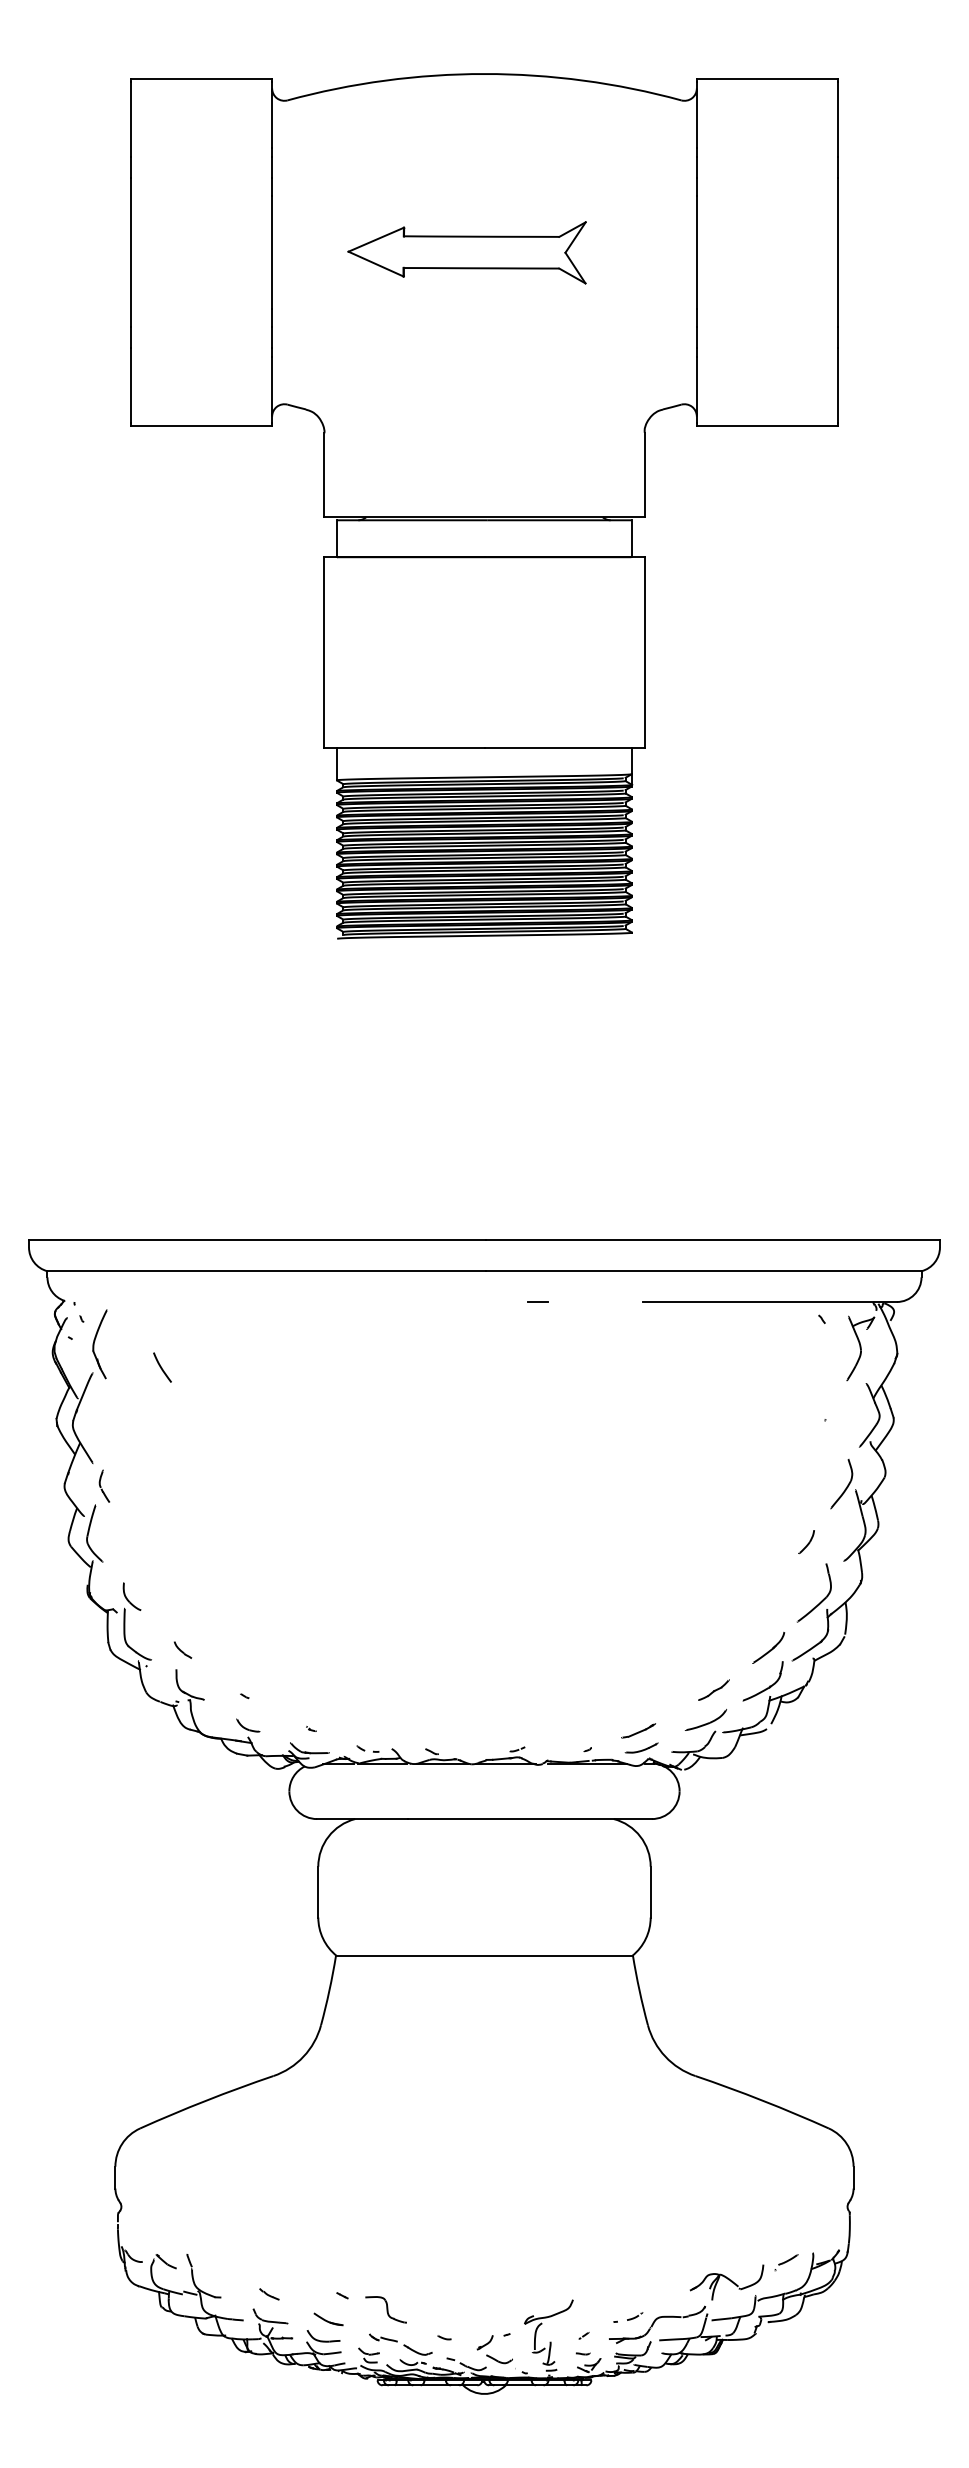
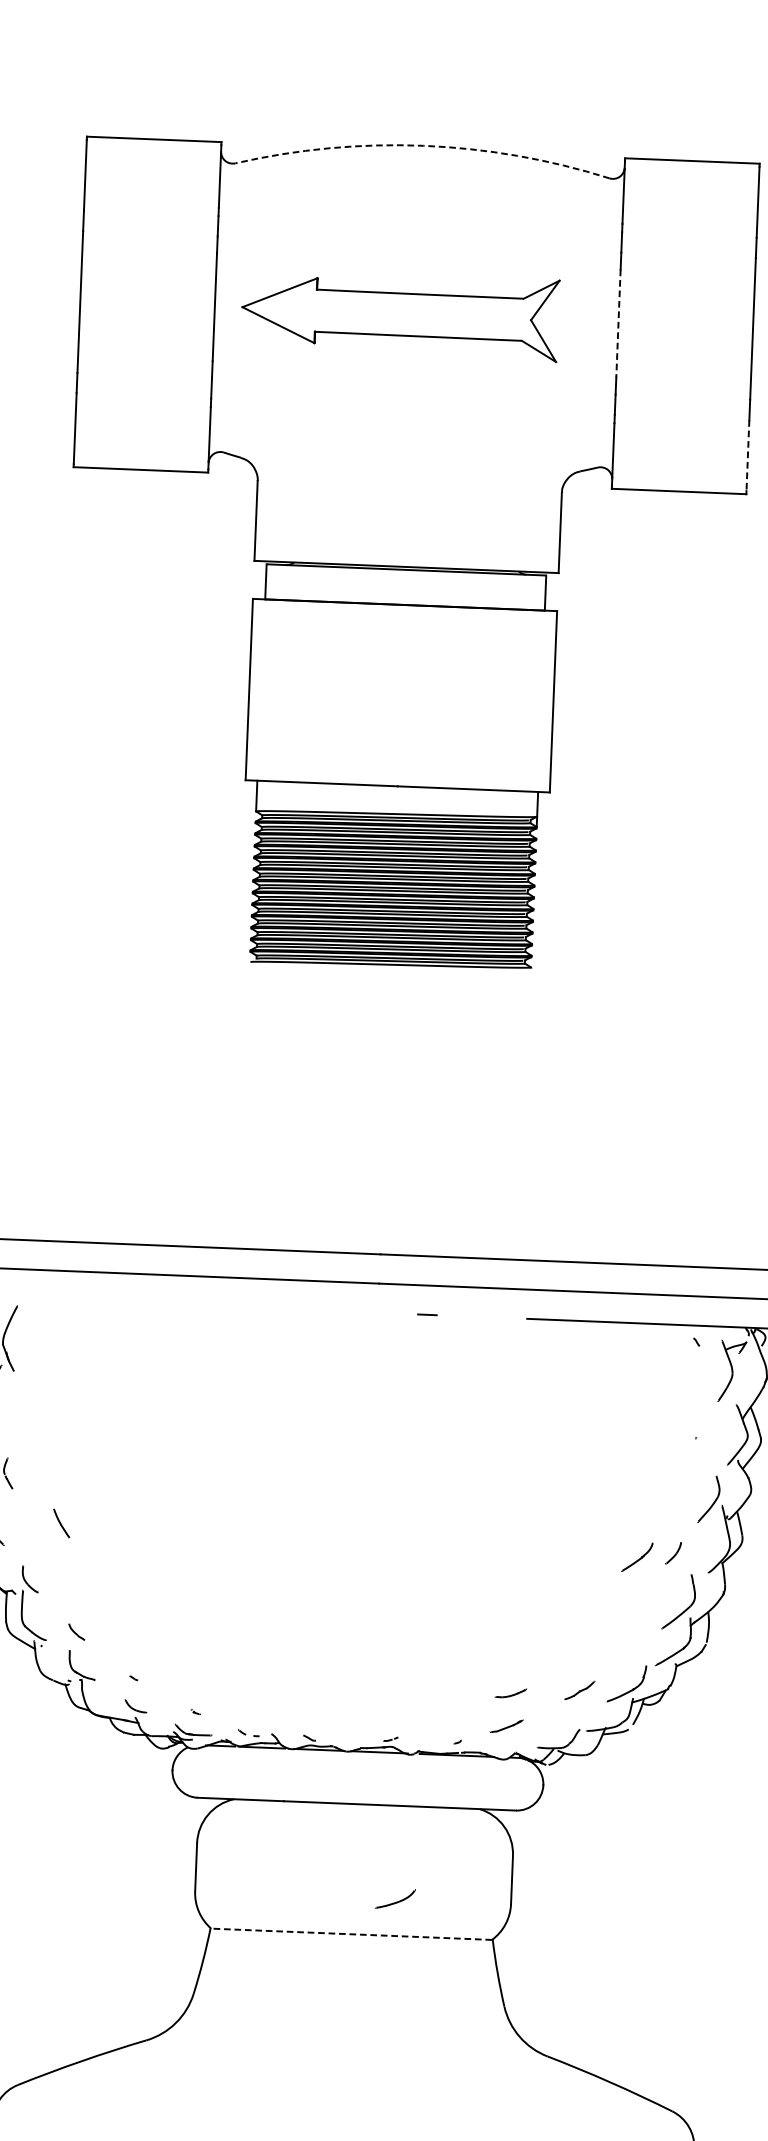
arc: (484, 74) -> (423, 146), solid -> dashed
part: (466, 252) -> (399, 314), size x1.4
line: (696, 252) -> (618, 323), solid -> dashed
line: (838, 386) -> (747, 456), solid -> dashed
curve: (162, 1367) -> (61, 1523), moved
part: (768, 1647) -> (637, 1556), moved
part: (705, 1719) -> (394, 1898), moved
part: (641, 1747) -> (510, 1692), moved
line: (484, 1955) -> (351, 1933), solid -> dashed

